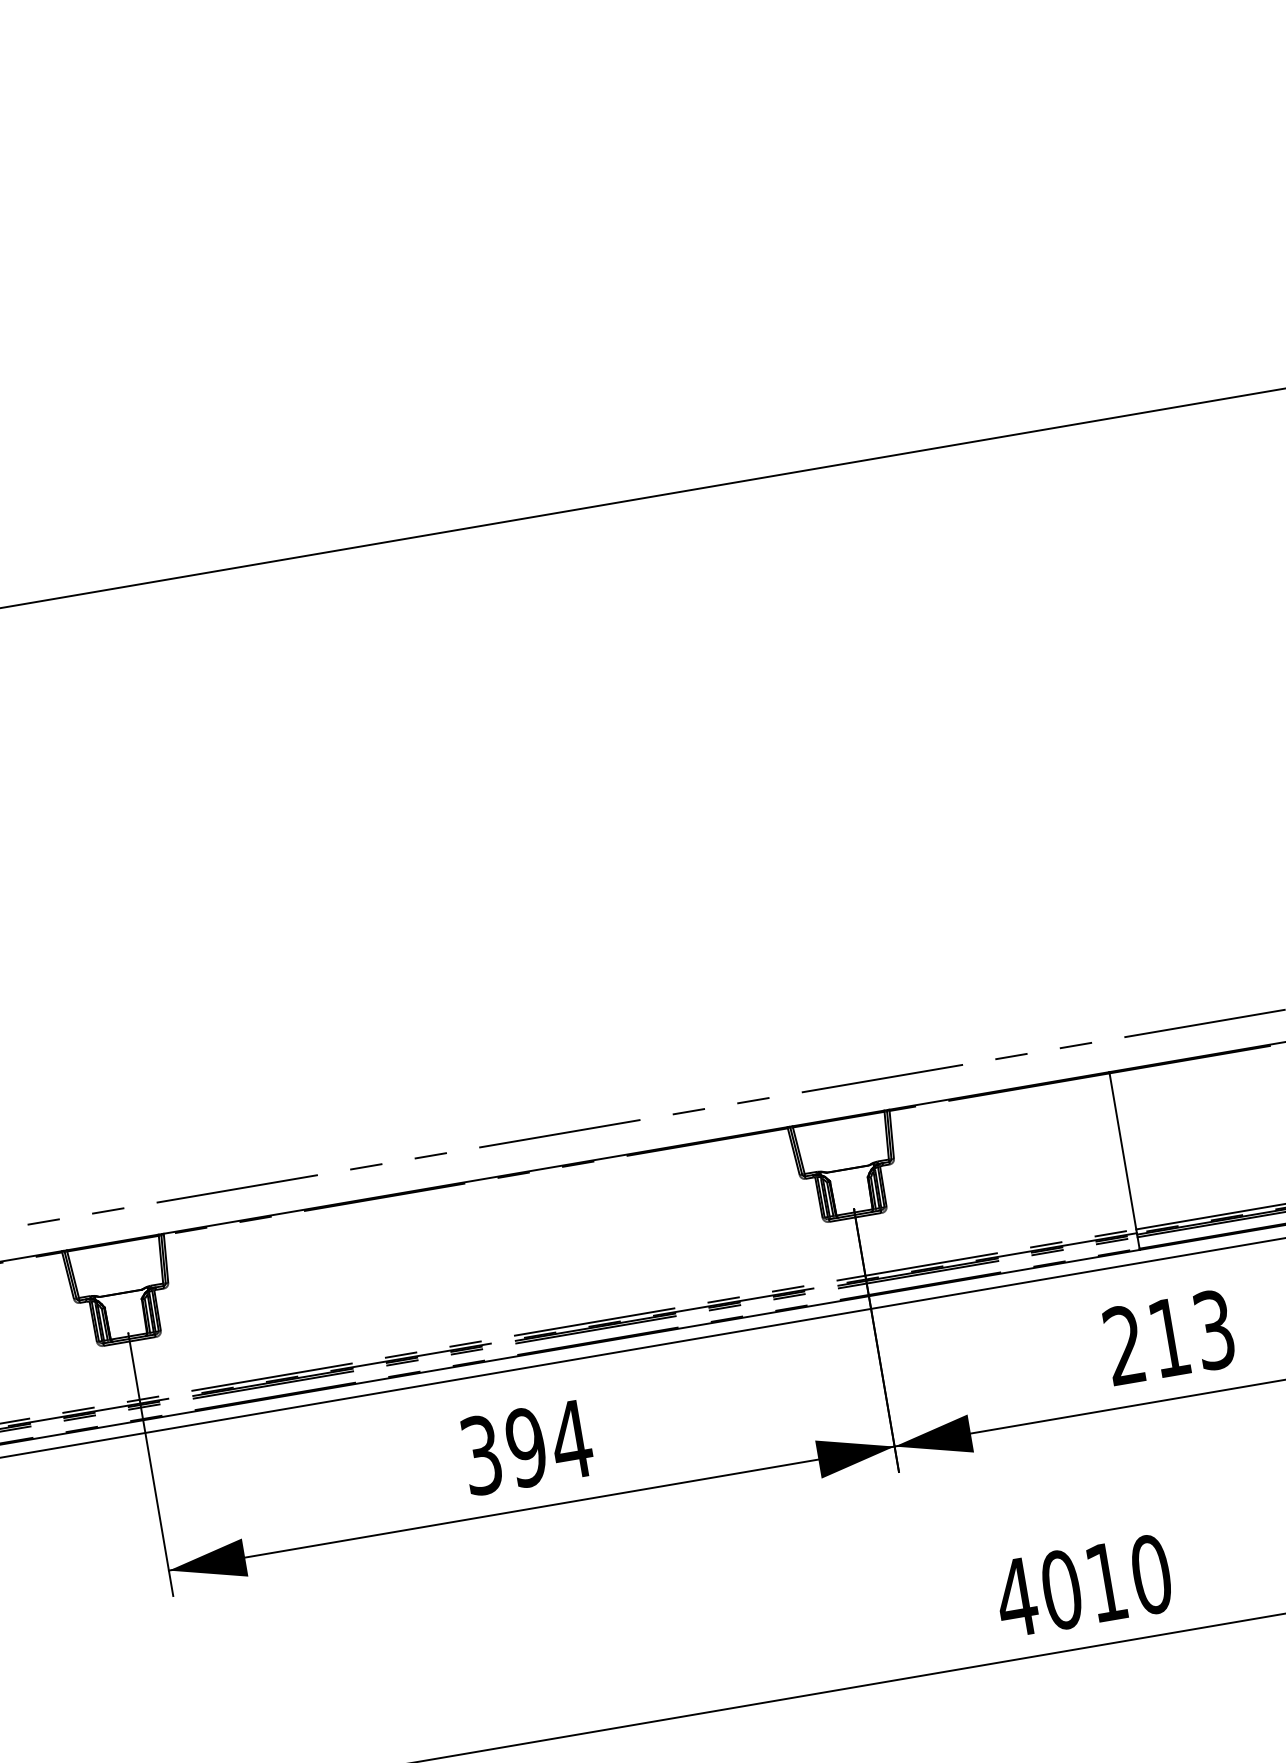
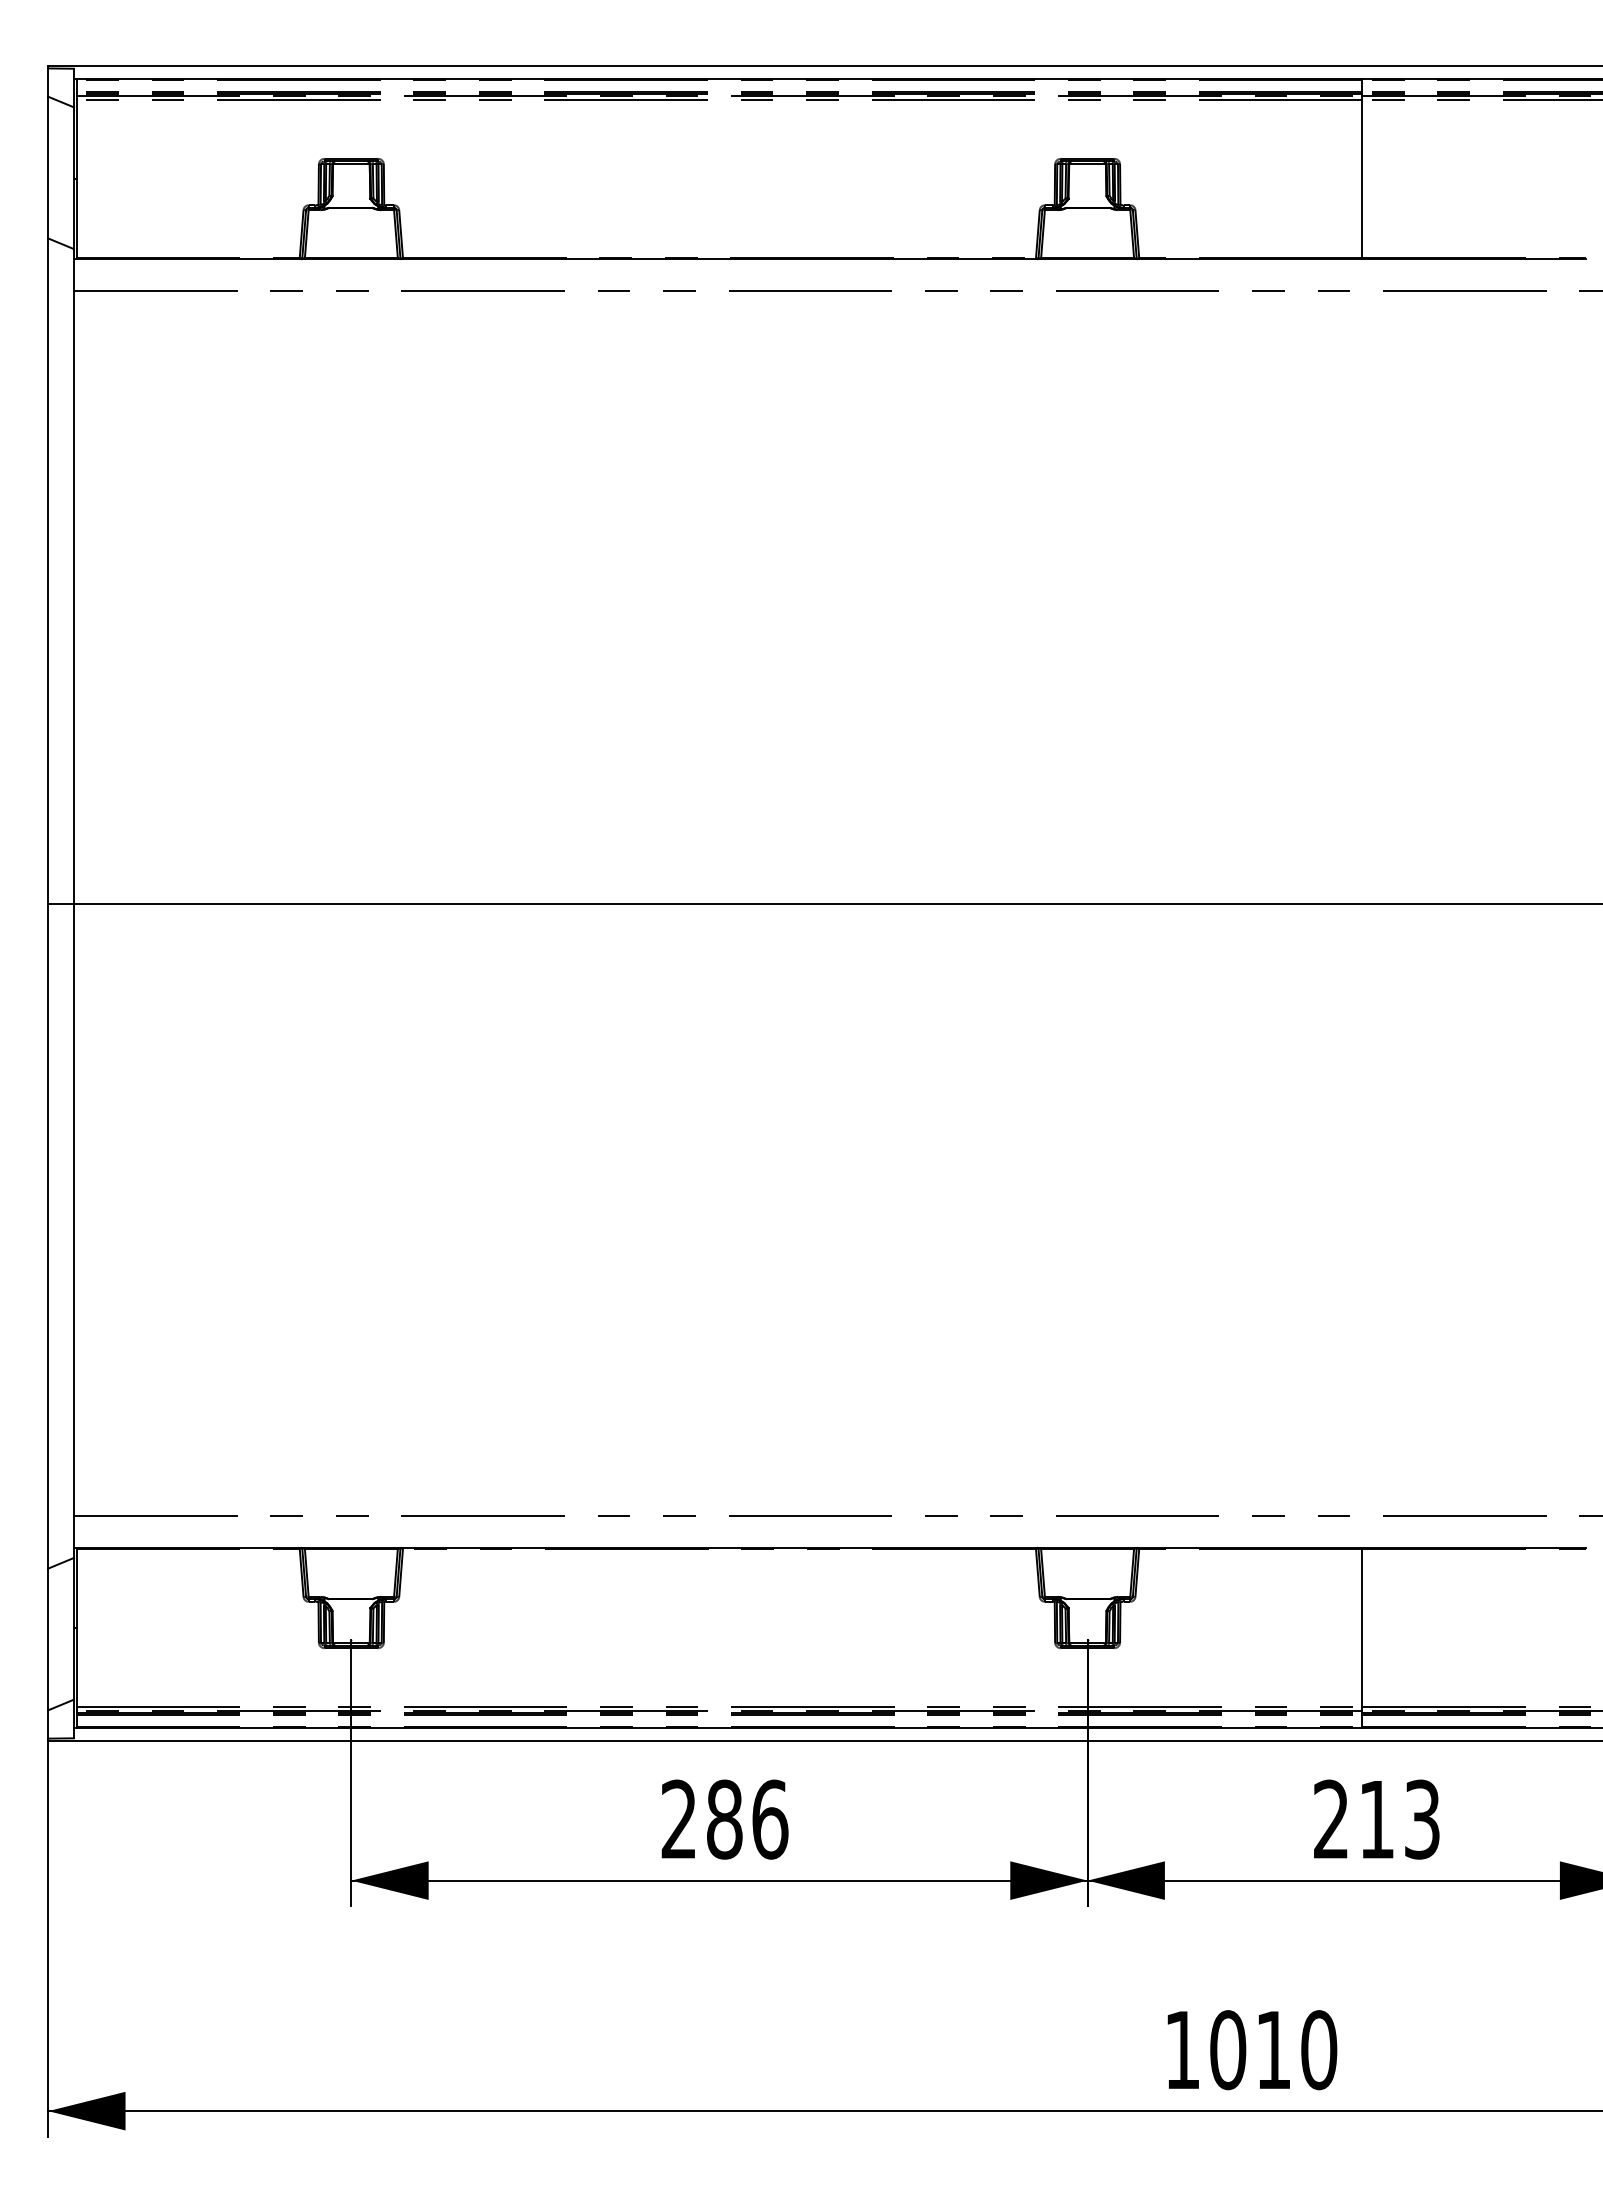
text: (527, 1447) -> (725, 1819), 394 -> 286
text: (1016, 1597) -> (1182, 2049), 4010 -> 1010

